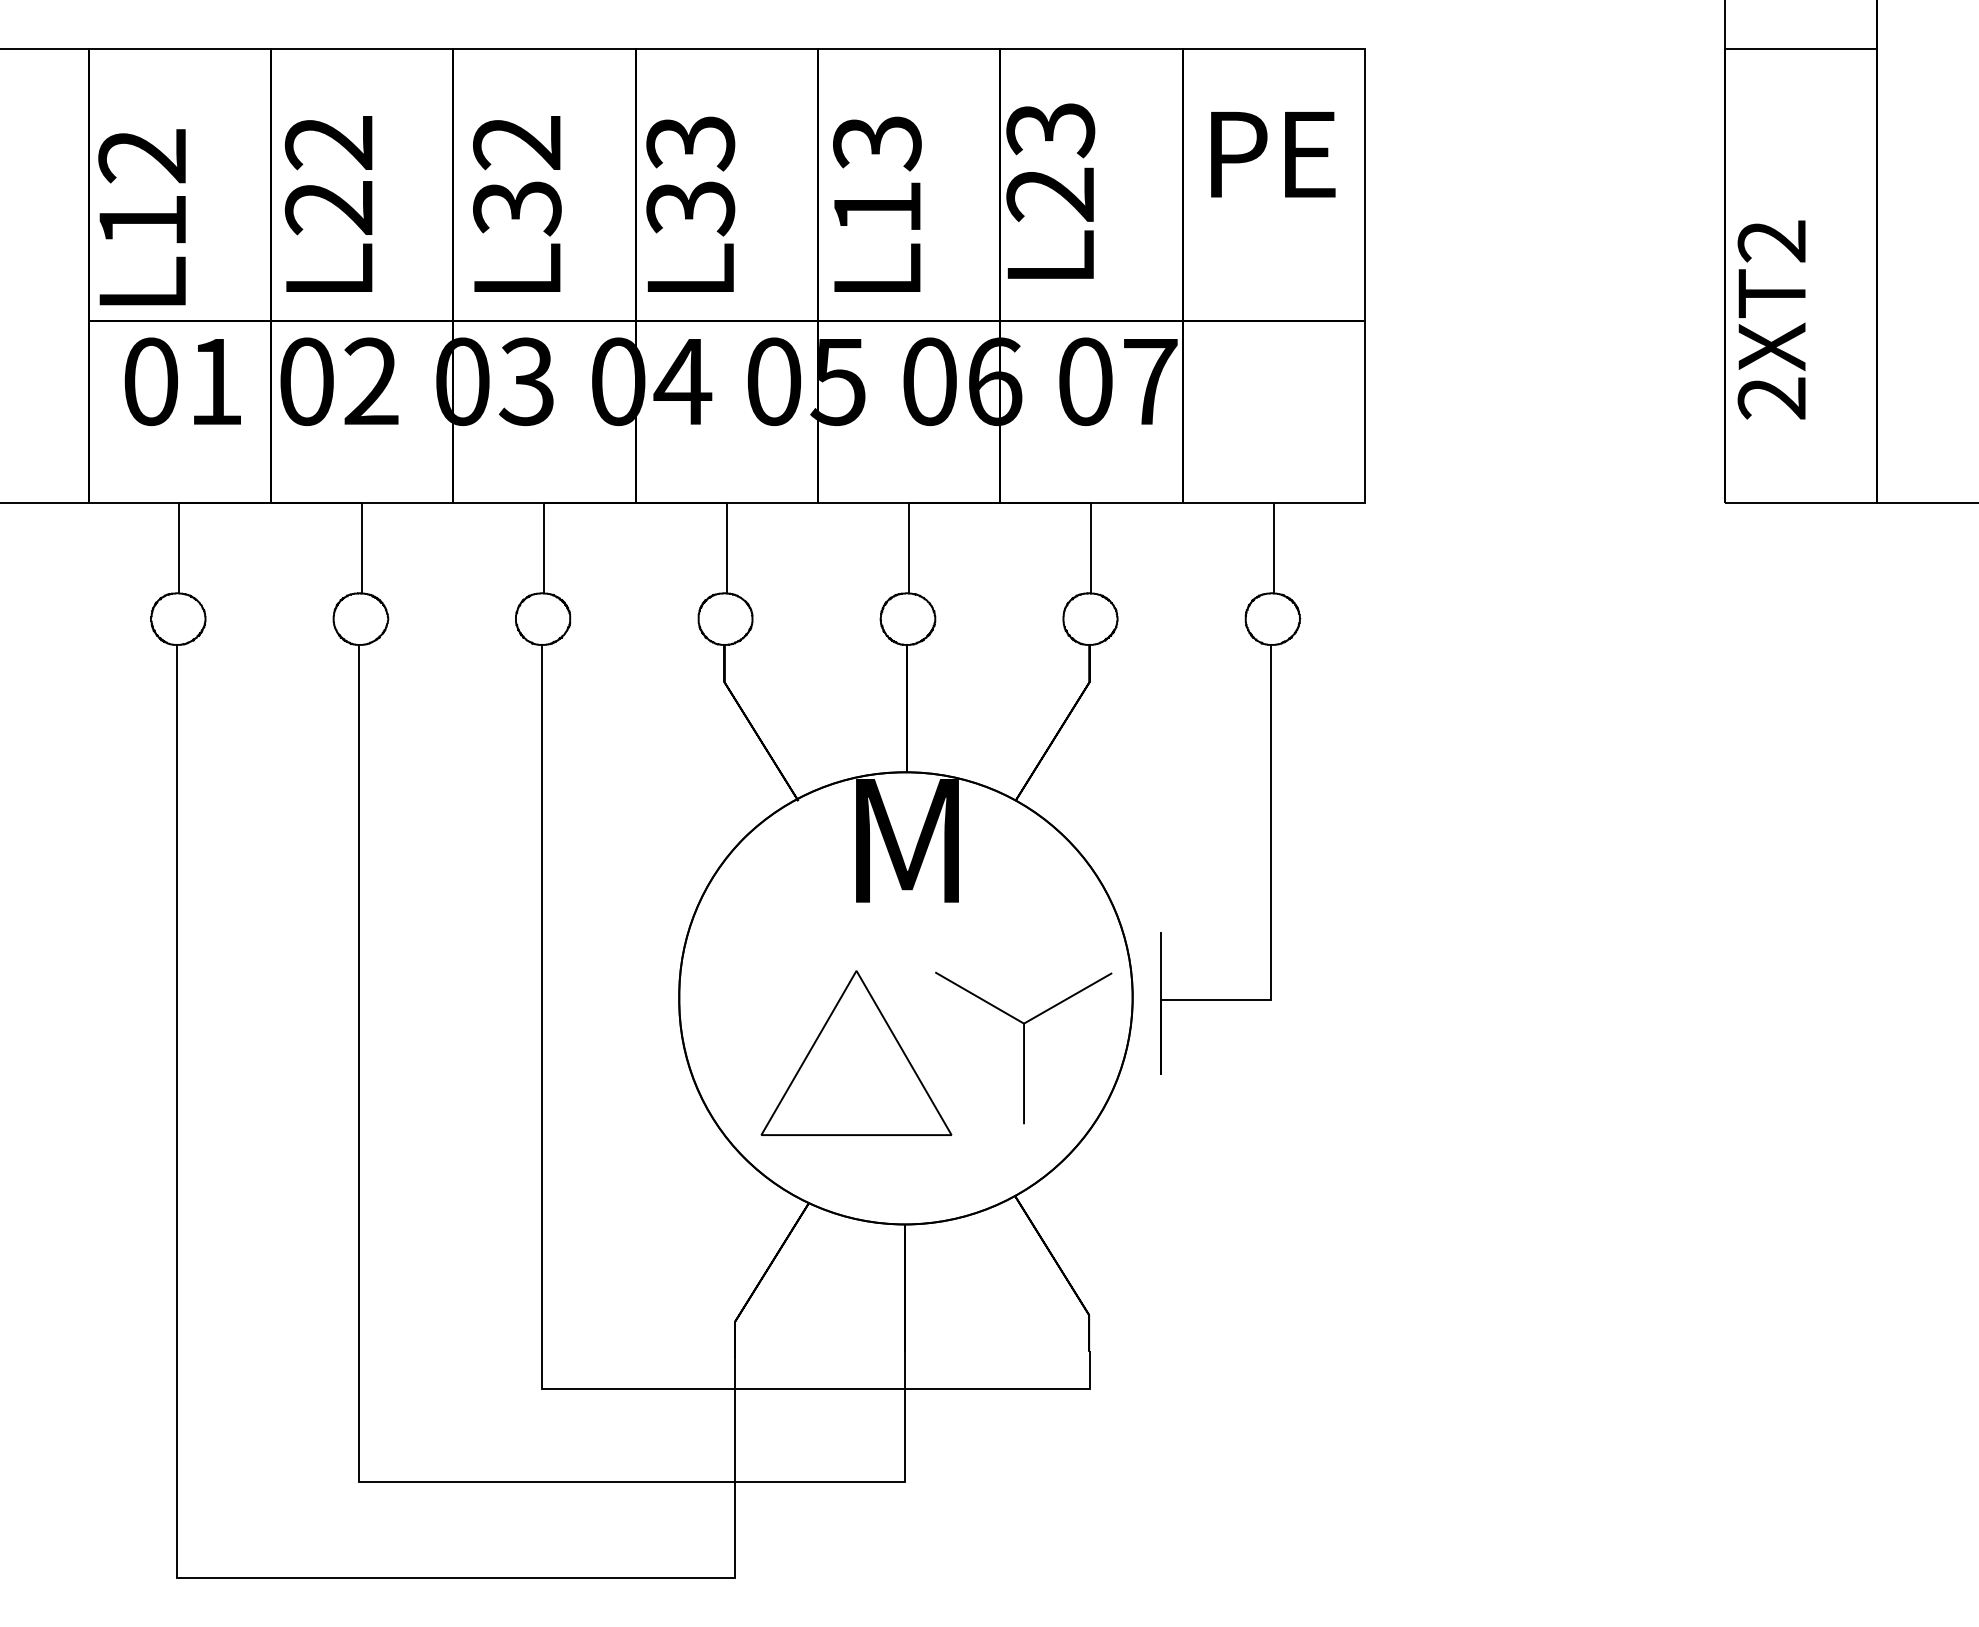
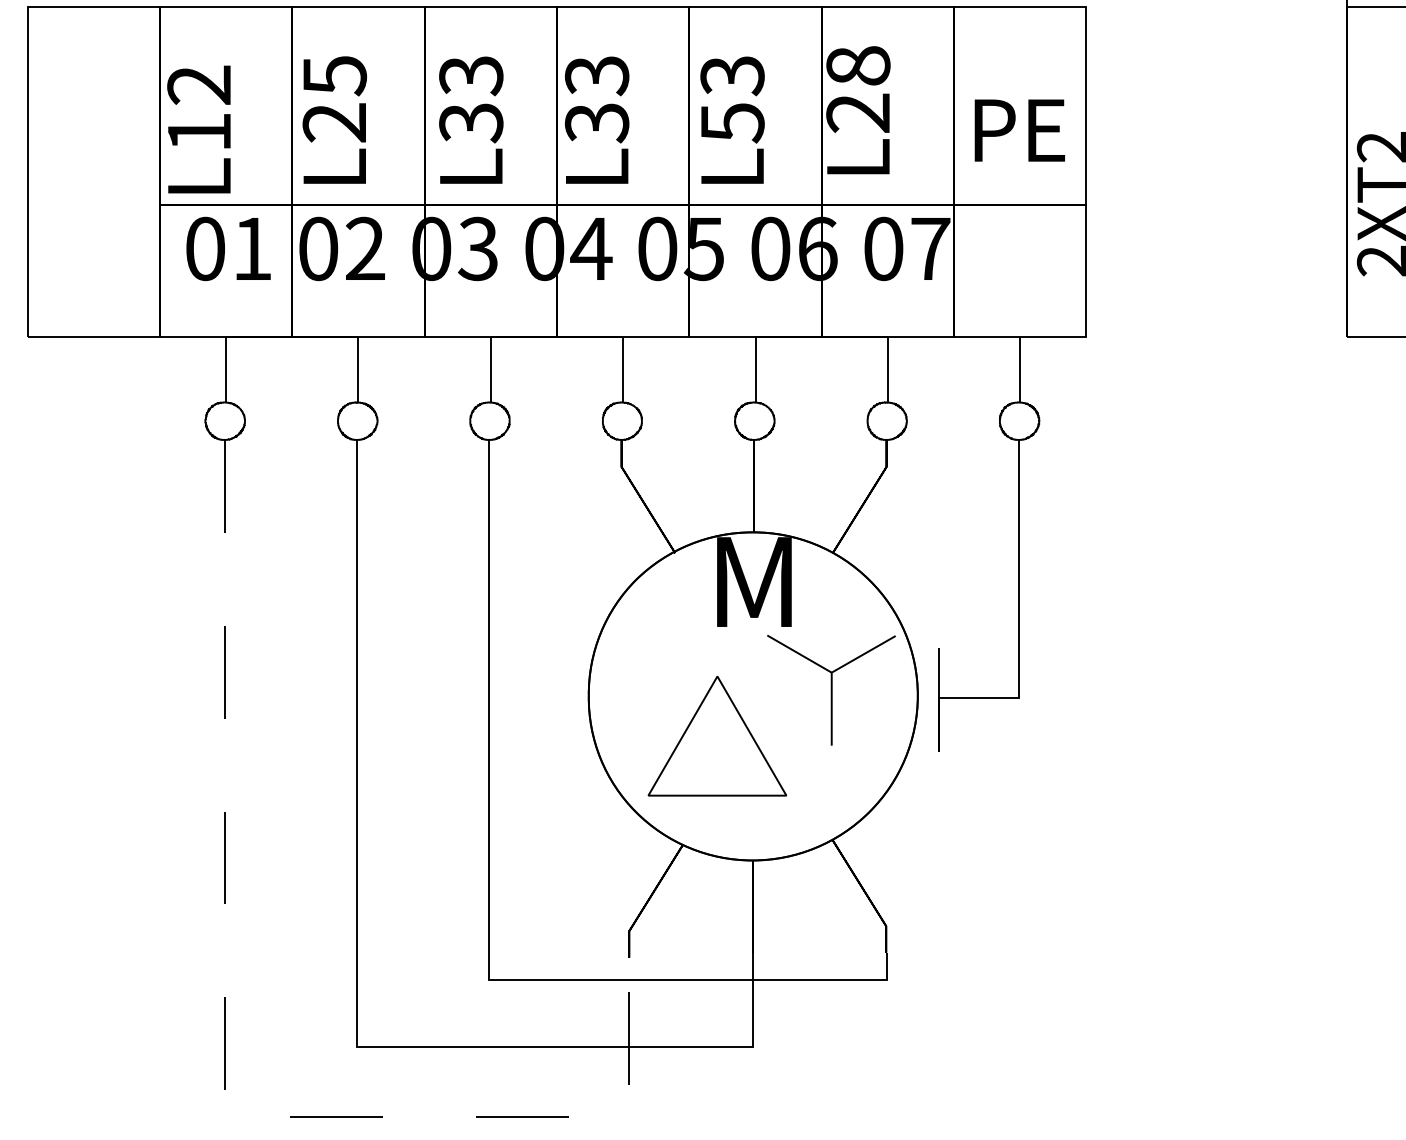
text: (1050, 130) -> (858, 66), L23 -> L28
text: (328, 143) -> (334, 76), L22 -> L25
text: (517, 143) -> (471, 76), L32 -> L33
text: (1273, 154) -> (1020, 130), moved
text: (877, 208) -> (732, 123), L13 -> L53
part: (1023, 1047) -> (831, 689), moved
line: (177, 1501) -> (224, 1061), solid -> dashed

